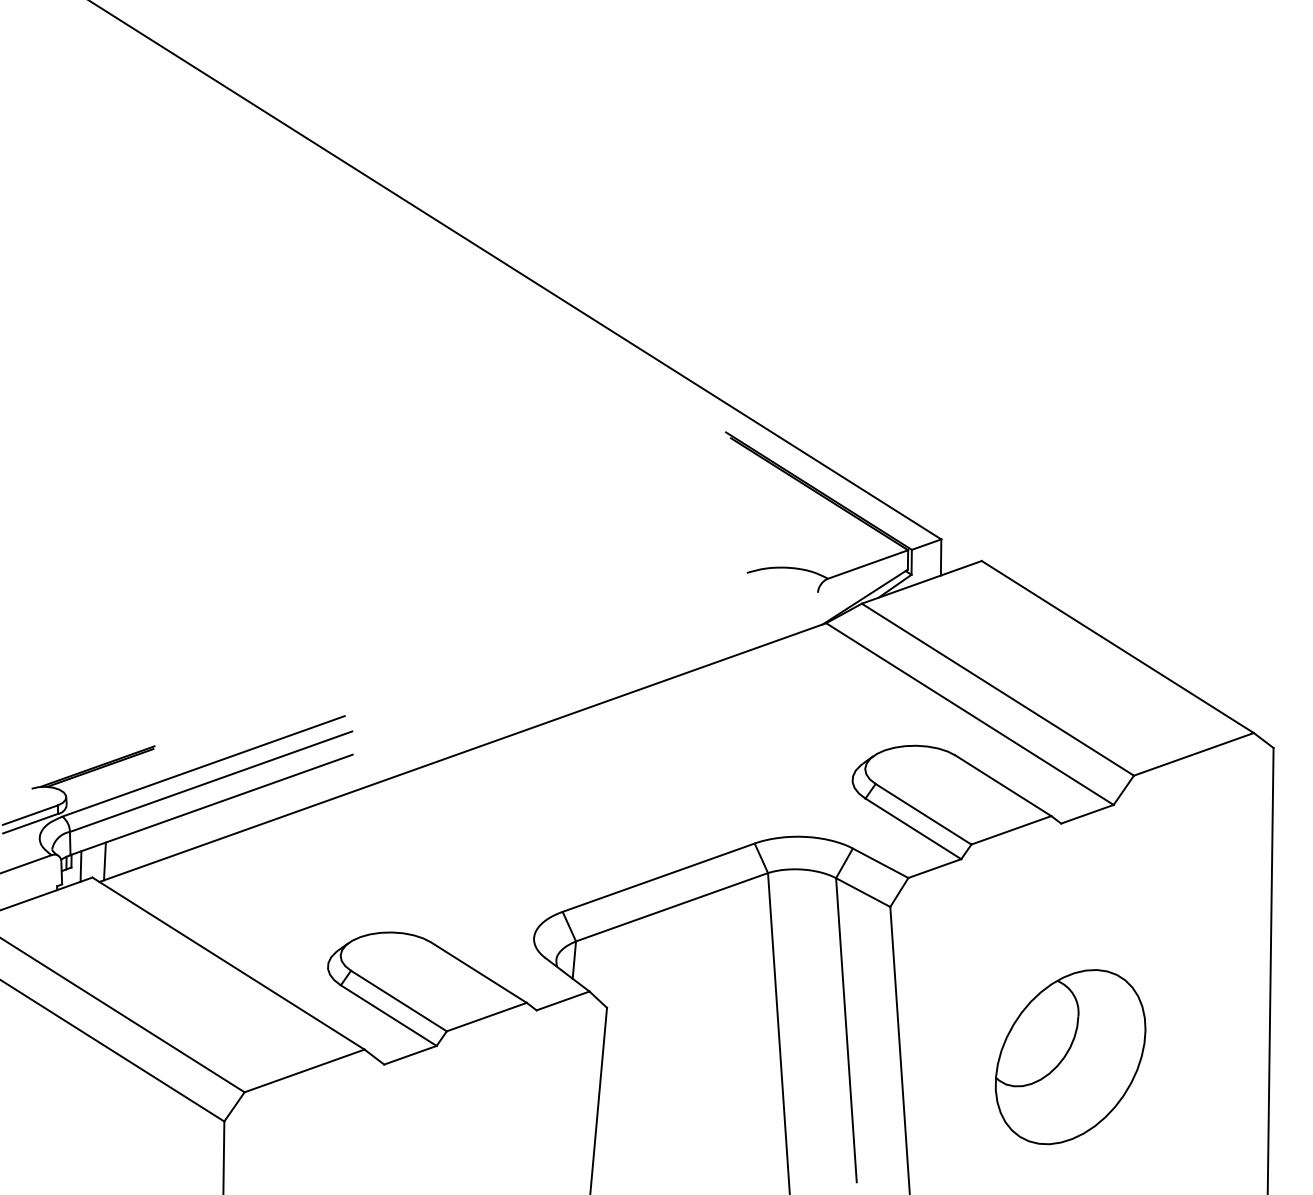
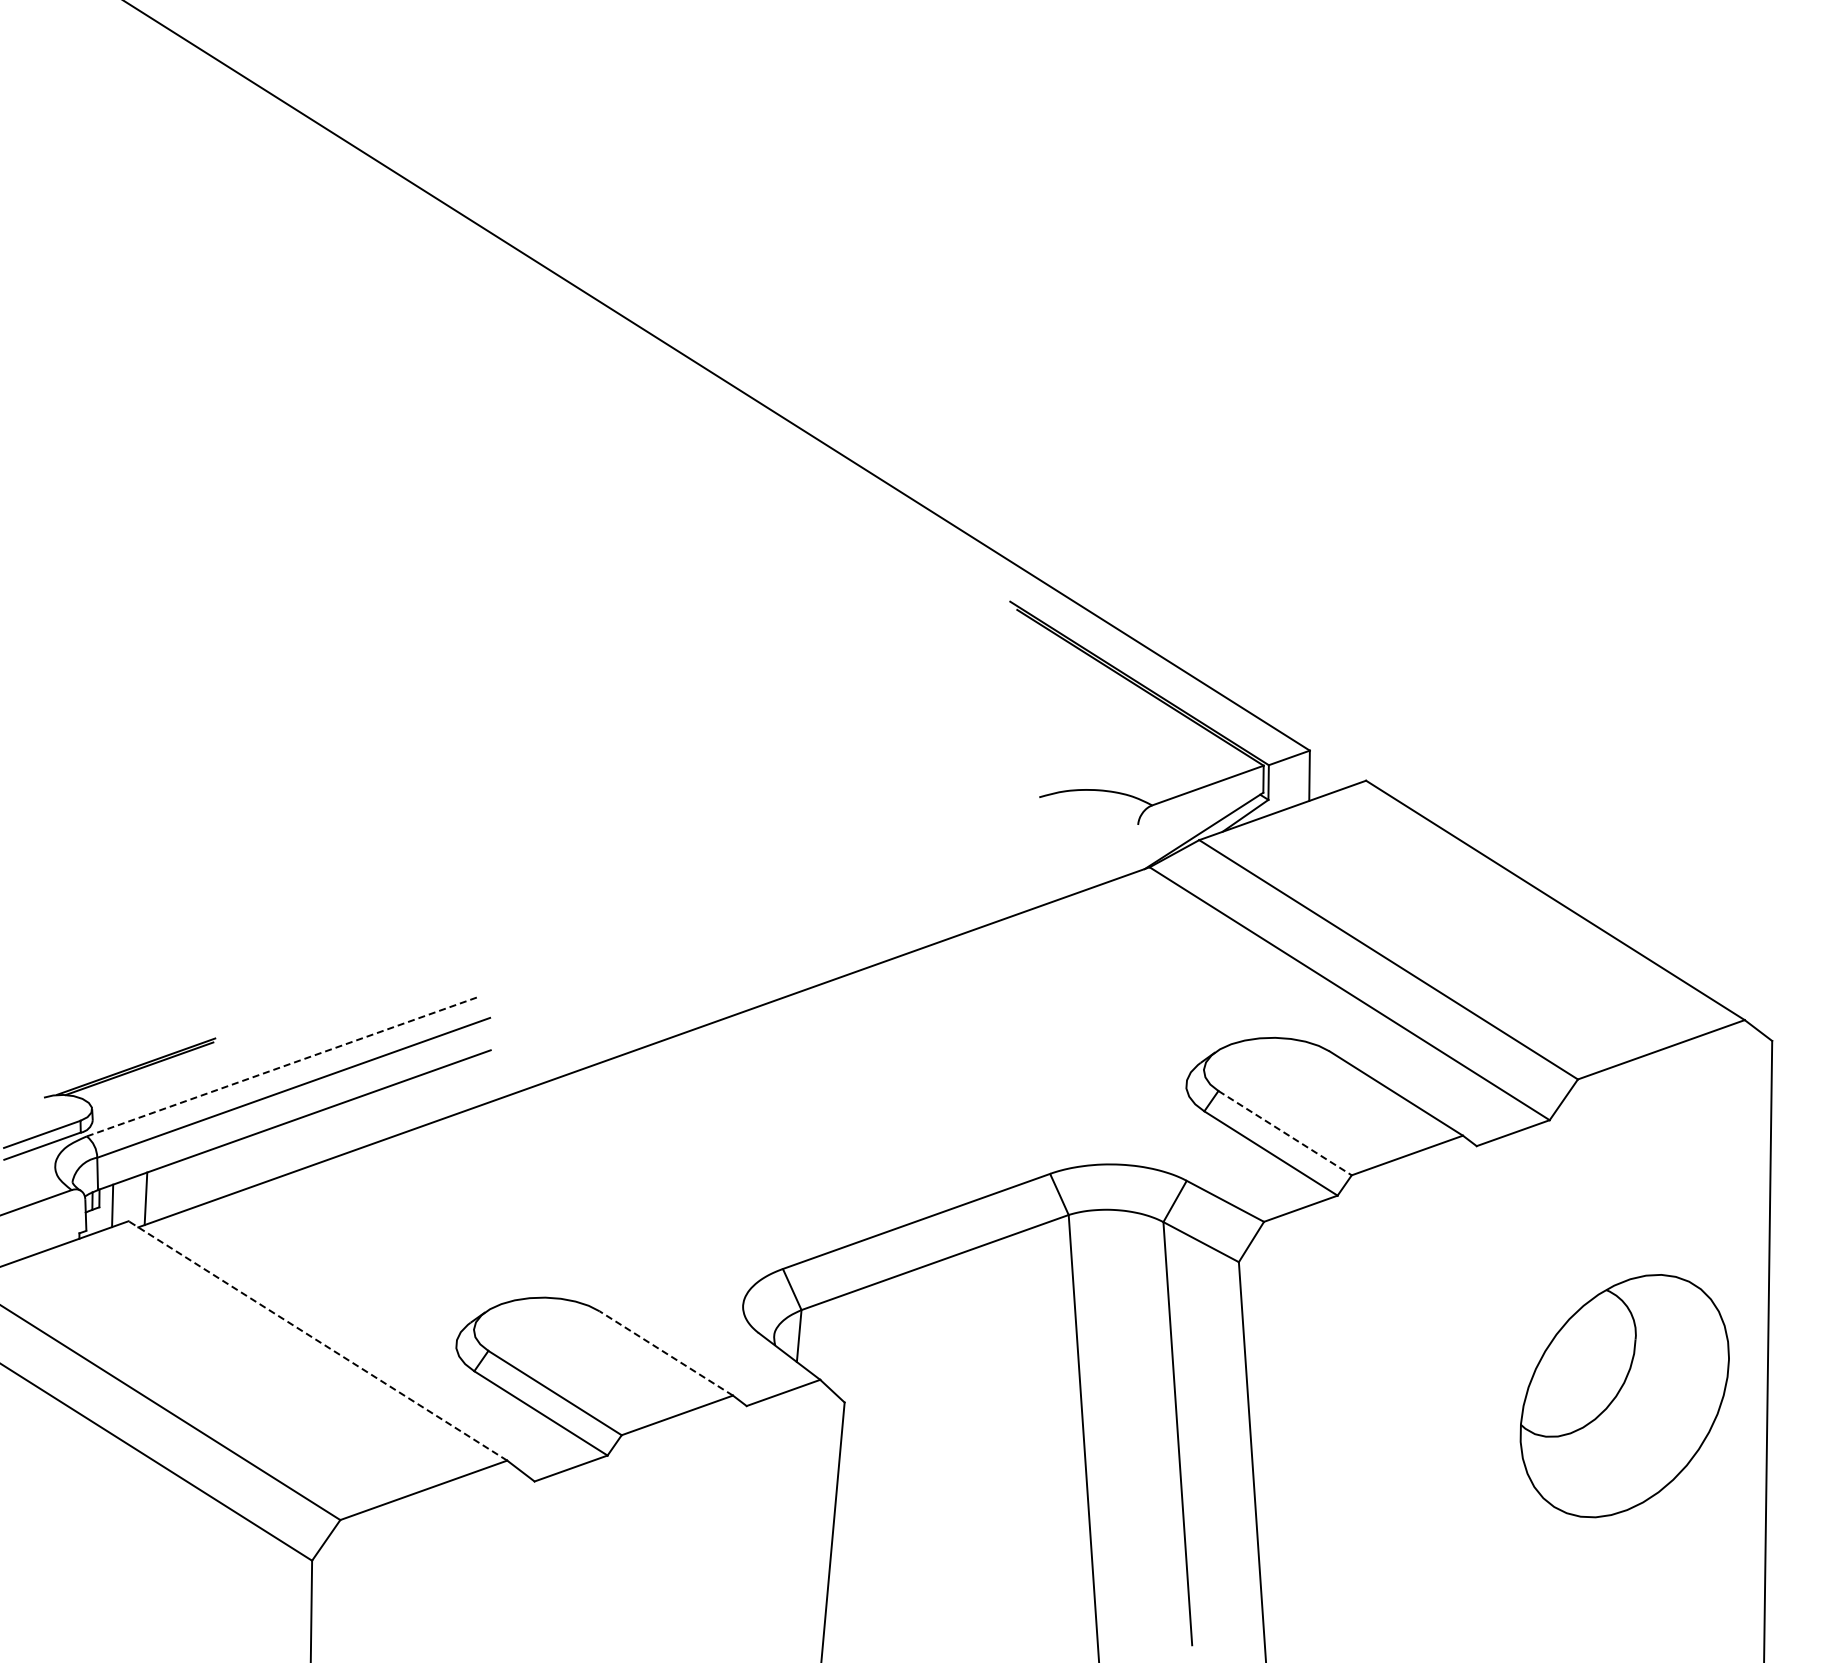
line: (203, 766) -> (283, 1066), solid -> dashed
line: (923, 814) -> (1285, 1133), solid -> dashed
line: (228, 963) -> (317, 1340), solid -> dashed
line: (479, 972) -> (666, 1353), solid -> dashed
part: (1070, 1057) -> (1624, 1396), moved

